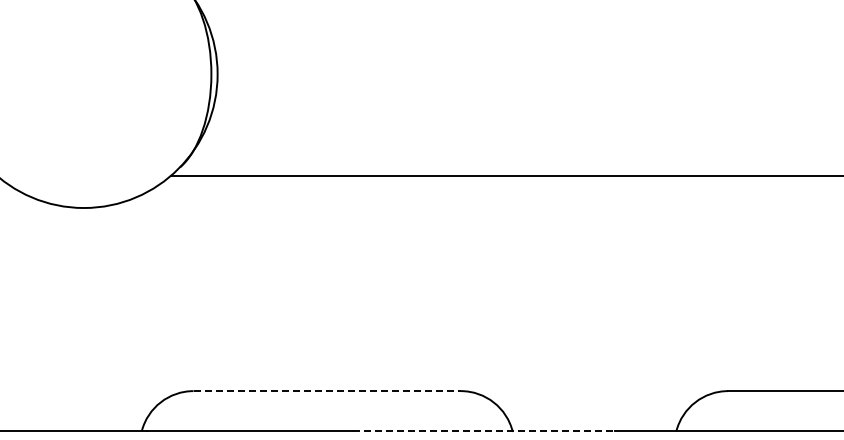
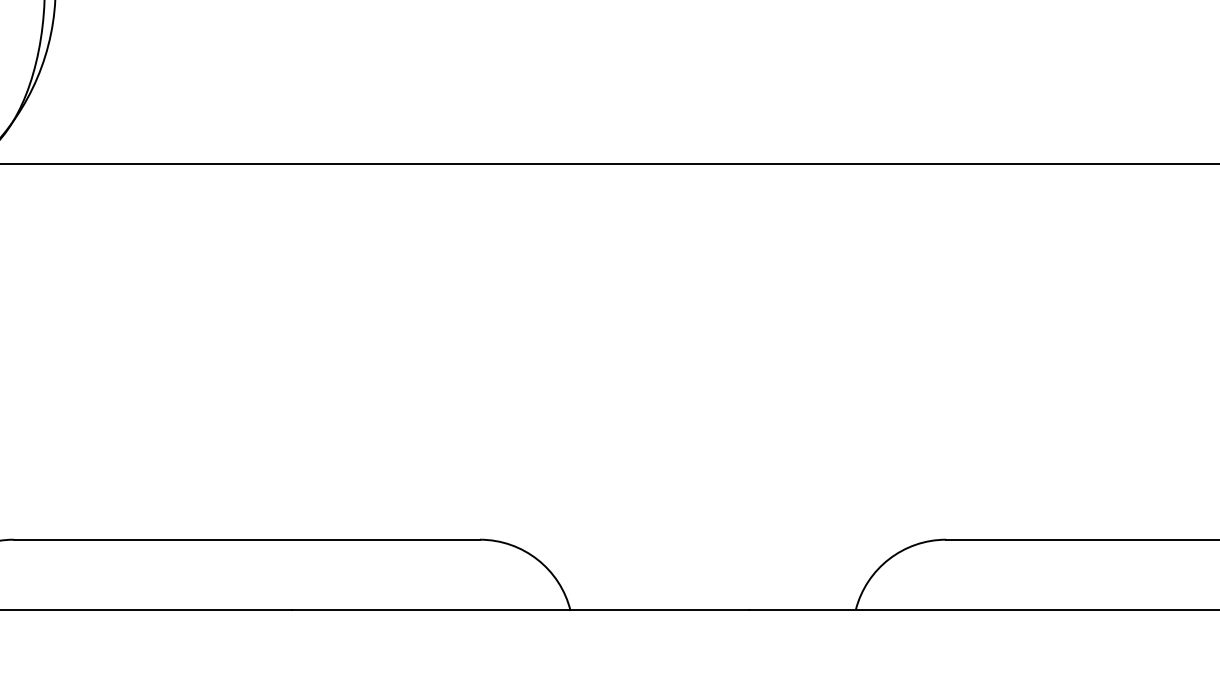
line: (327, 391) -> (247, 540), dashed -> solid
line: (483, 431) -> (519, 610), dashed -> solid

